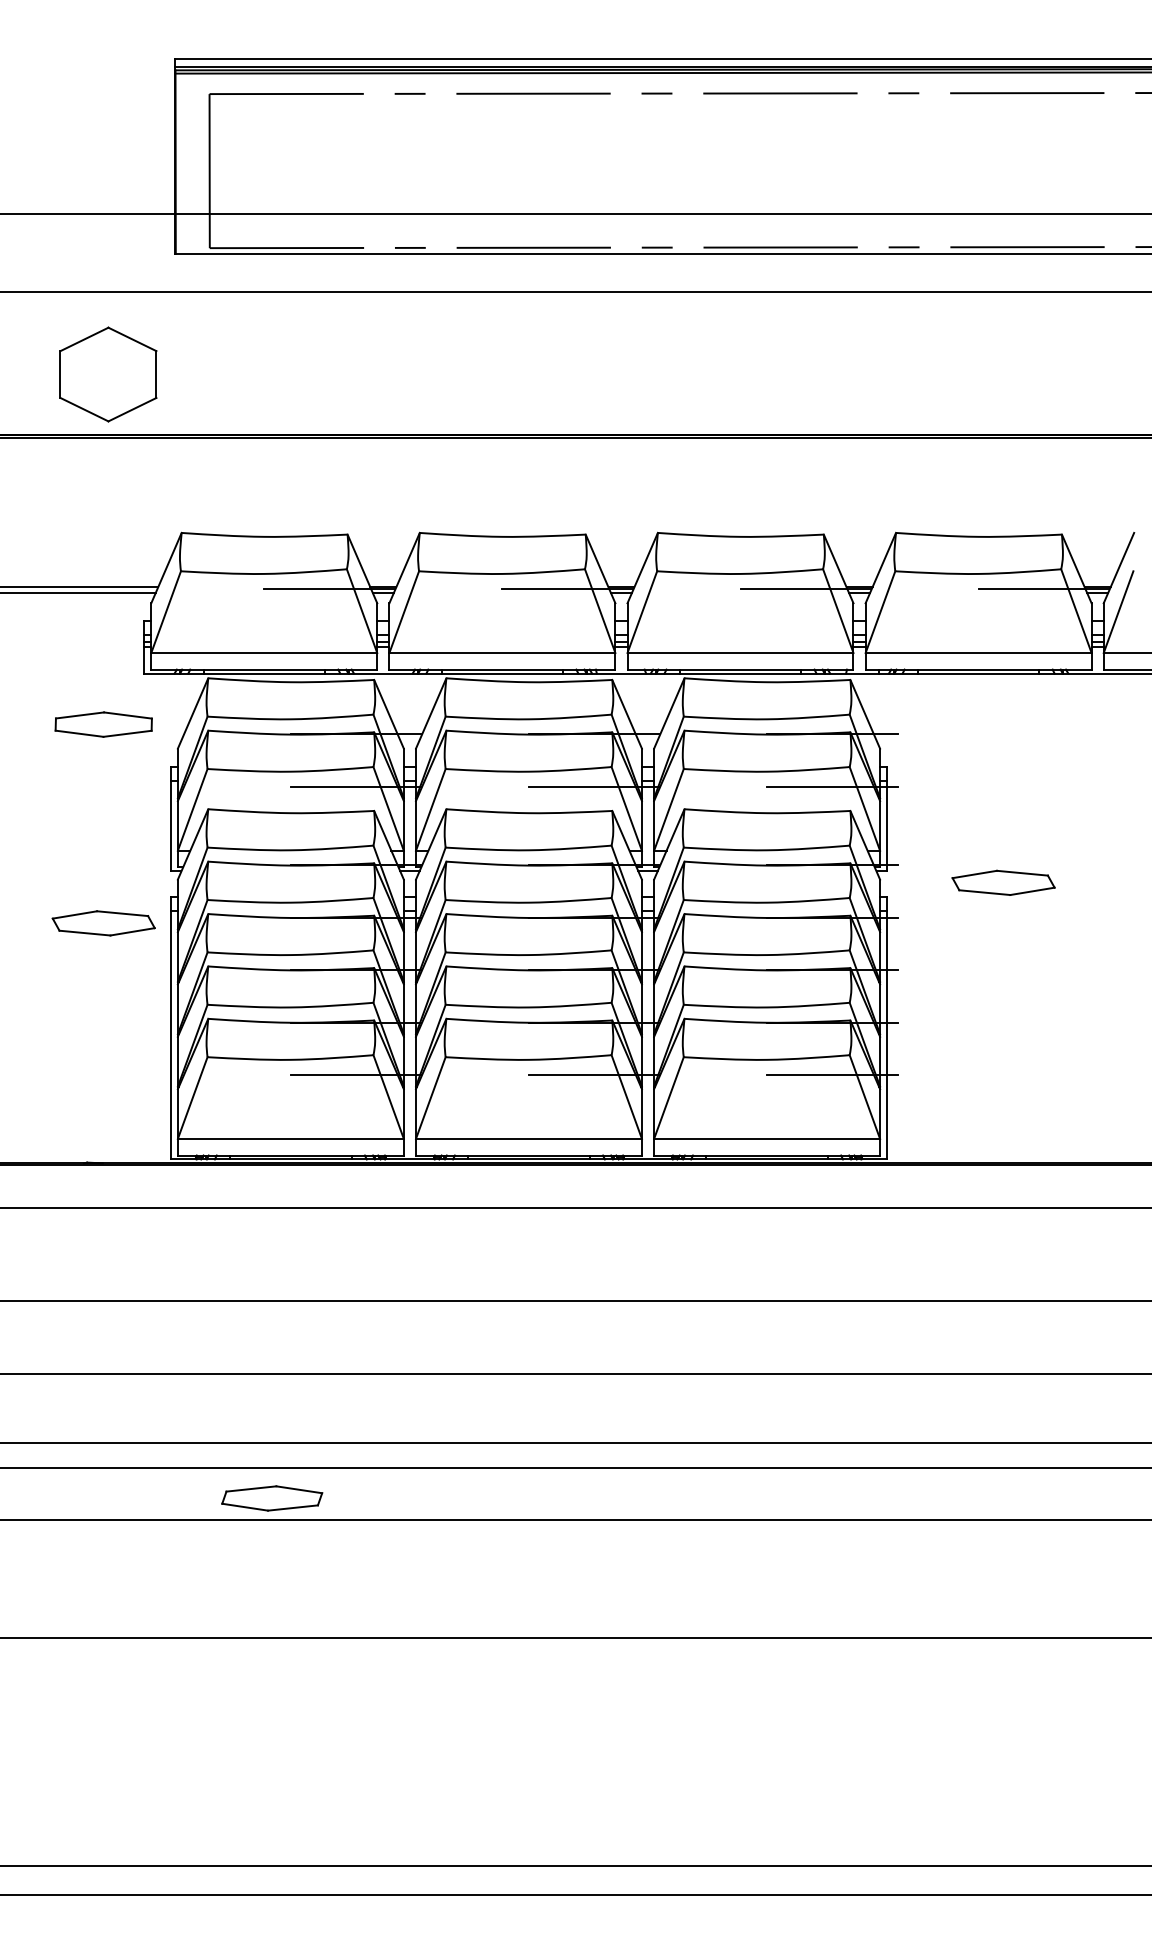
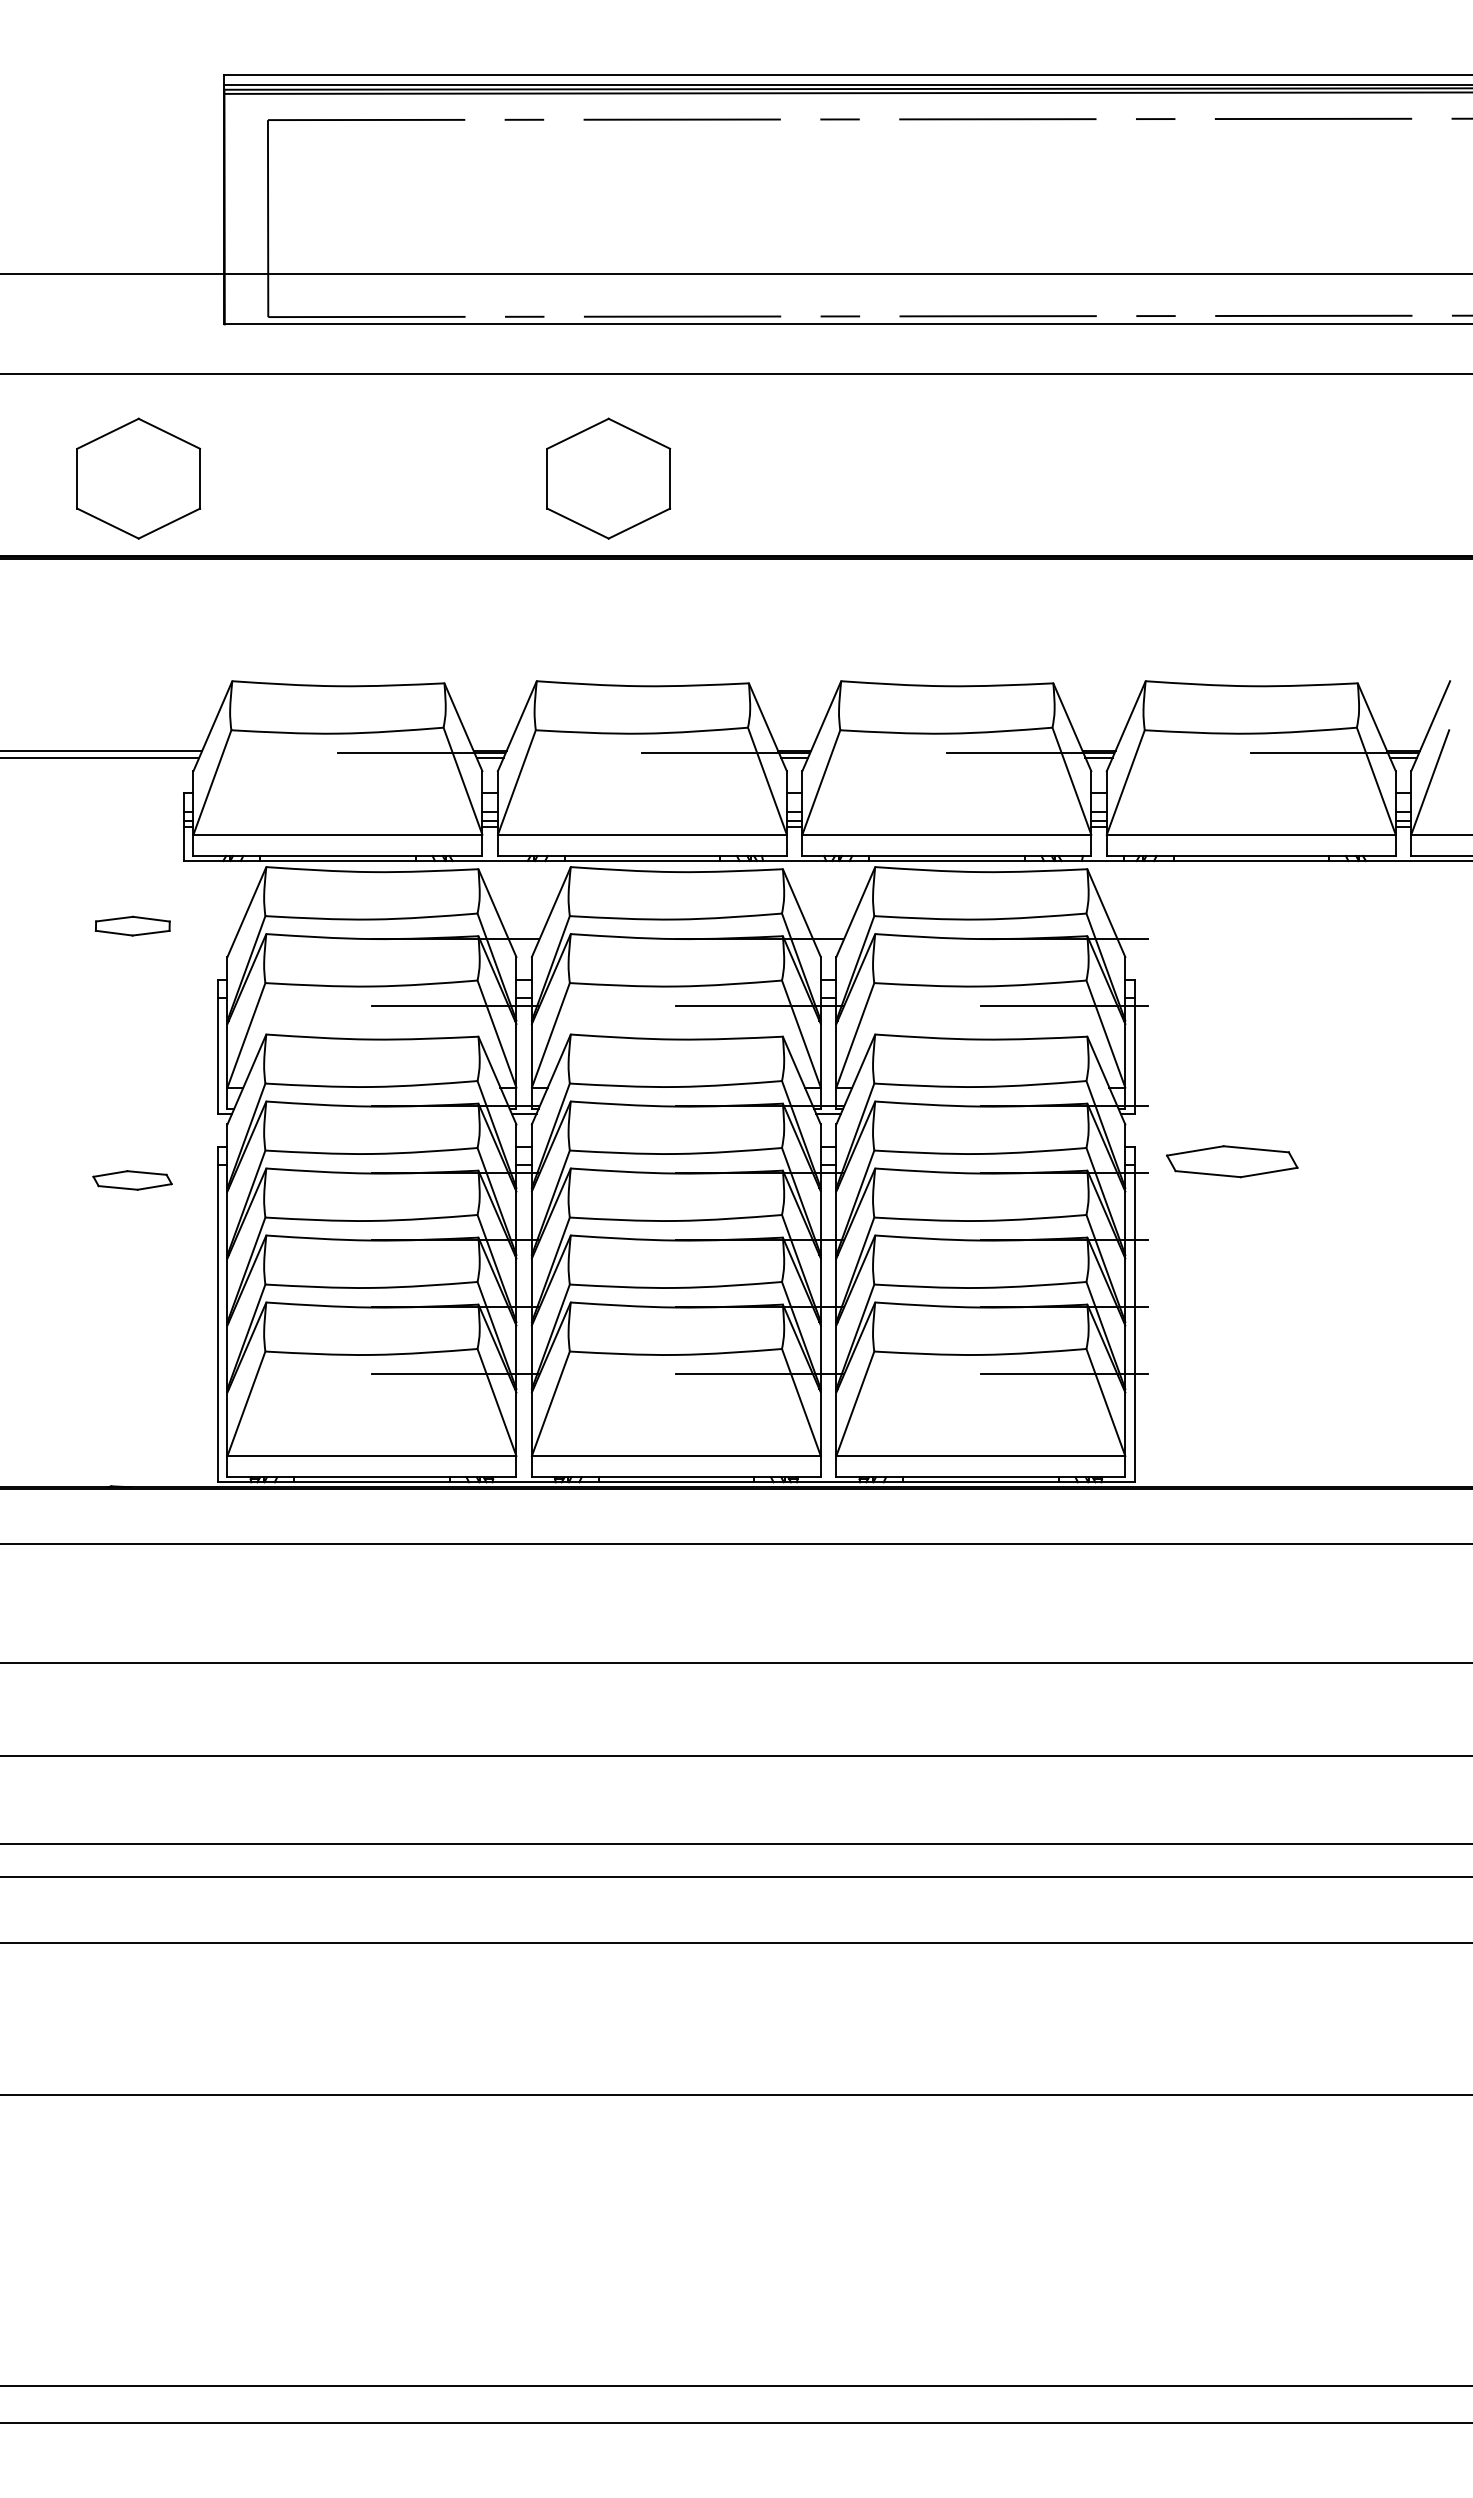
part: (475, 374) -> (608, 478), added
part: (103, 723) -> (132, 925), size x0.6
part: (1003, 882) -> (1232, 1161), moved
part: (103, 923) -> (132, 1180), size x0.6
part: (271, 1498) -> (347, 1915), removed

